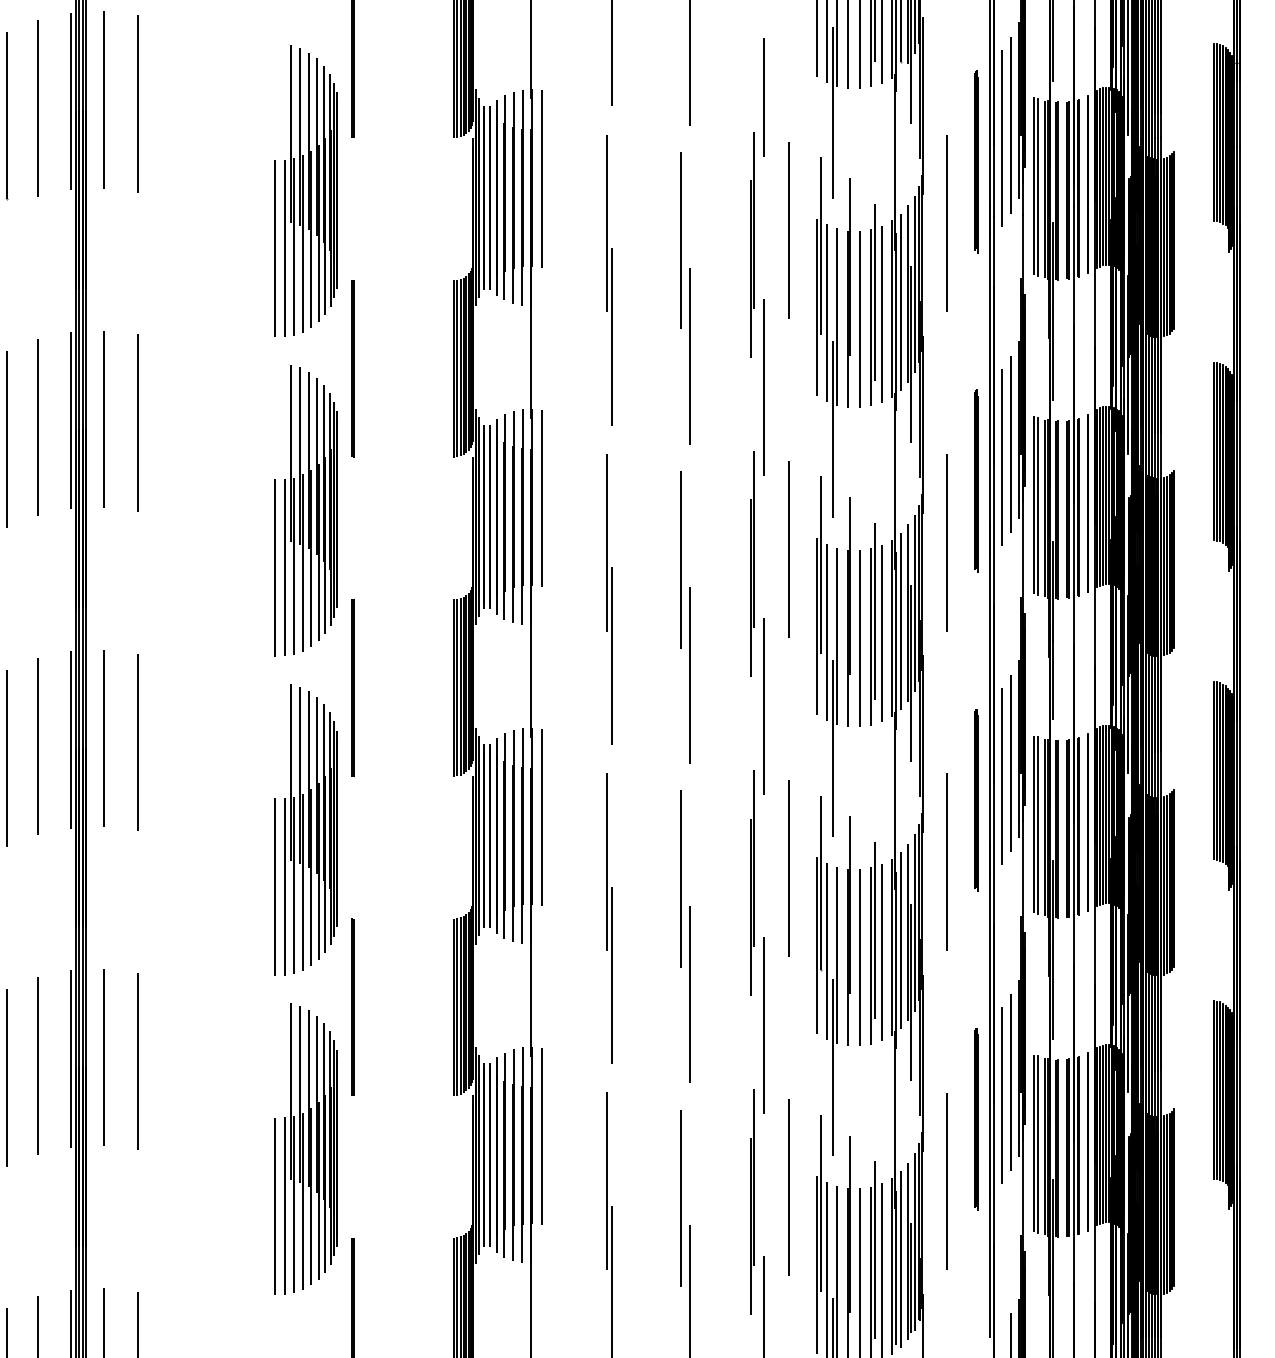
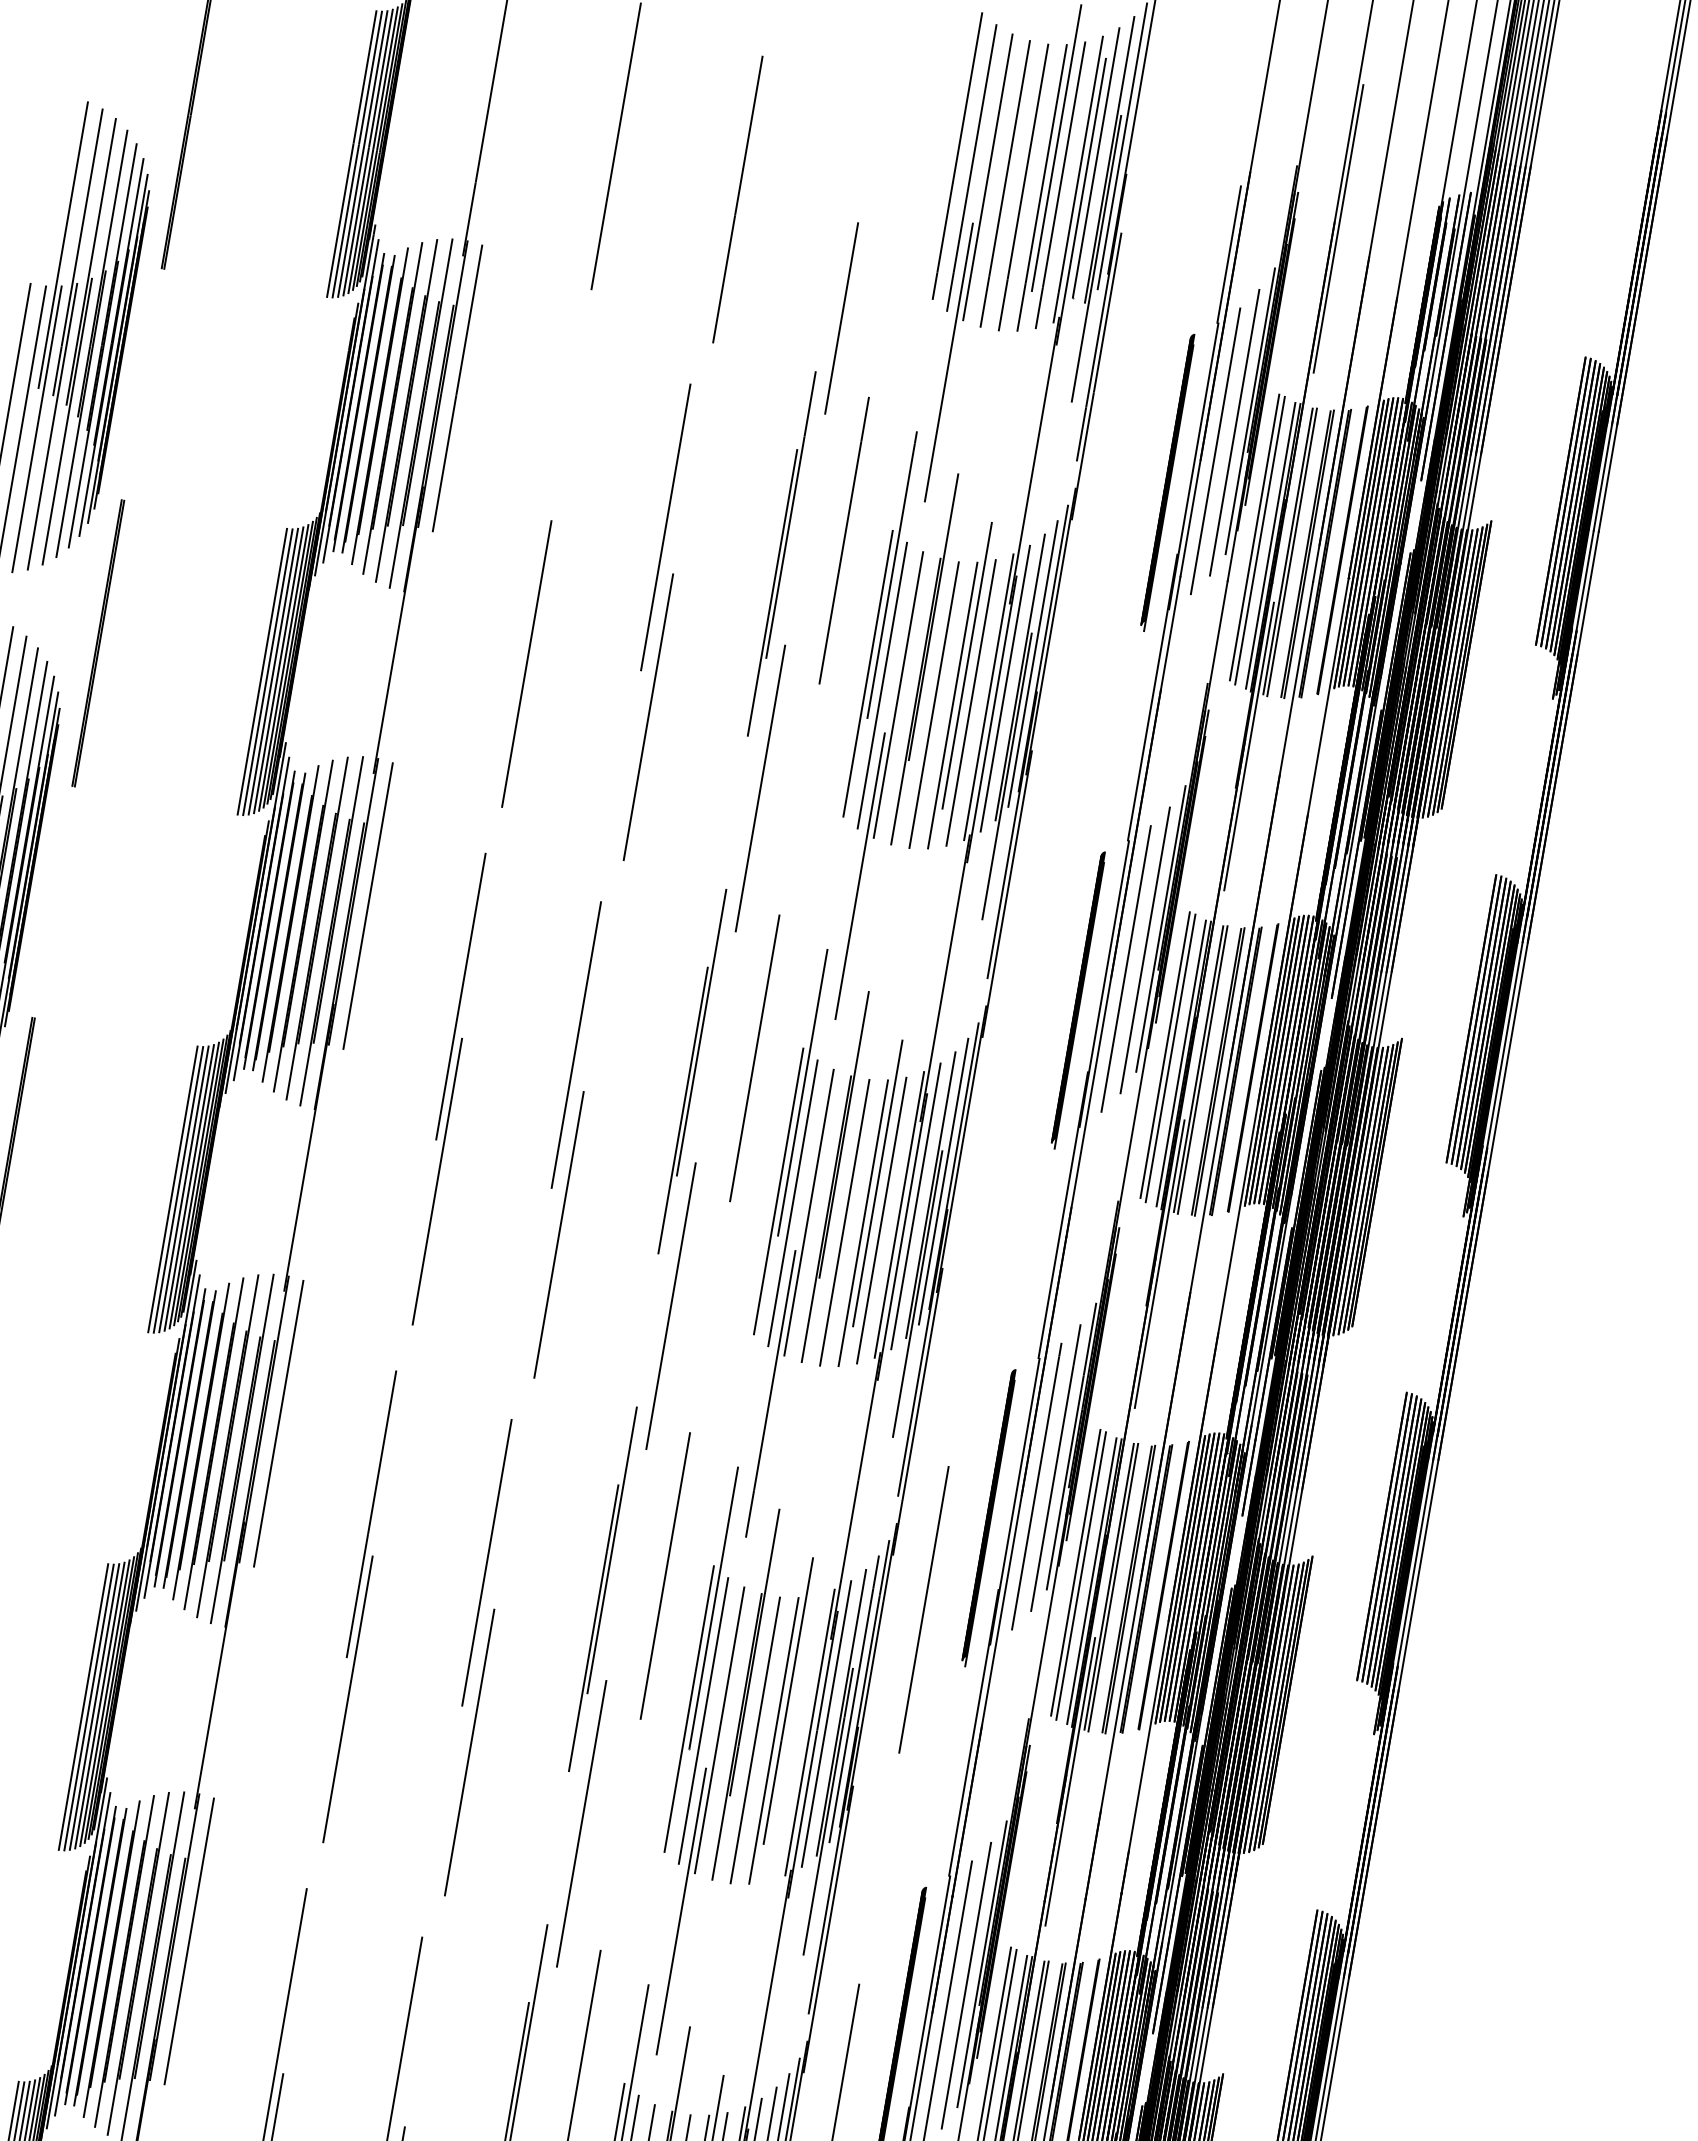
line: (606, 223) -> (550, 478), removed
line: (947, 223) -> (1103, 574), removed
line: (947, 542) -> (1014, 1091), removed
line: (881, 952) -> (792, 1738), removed

